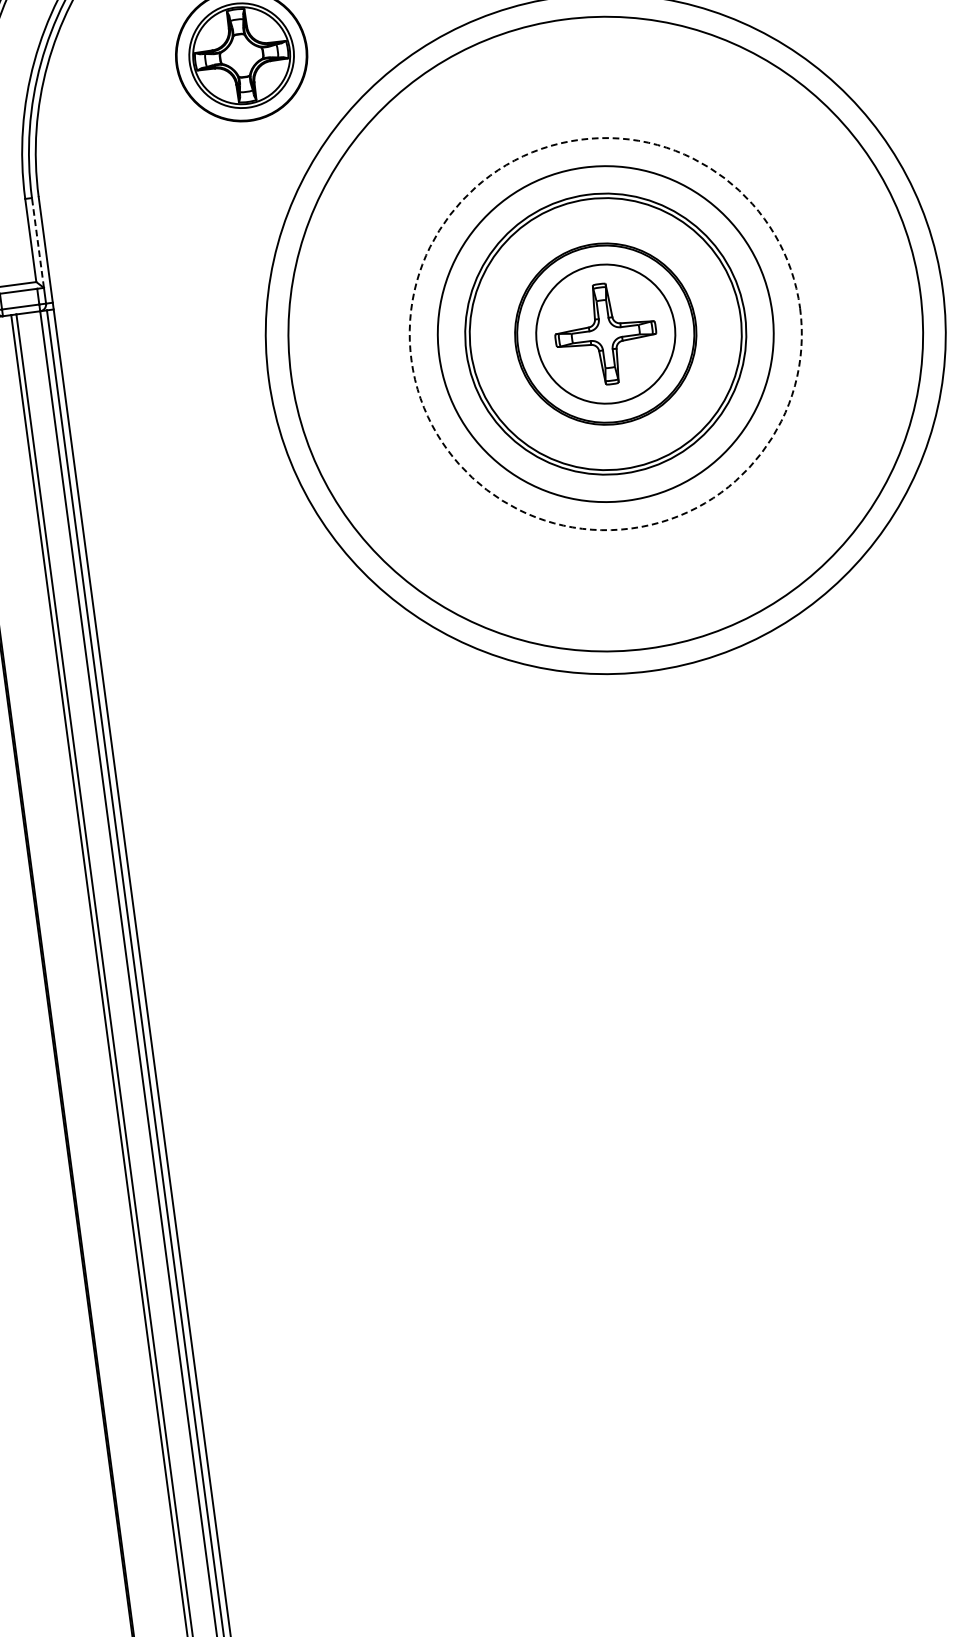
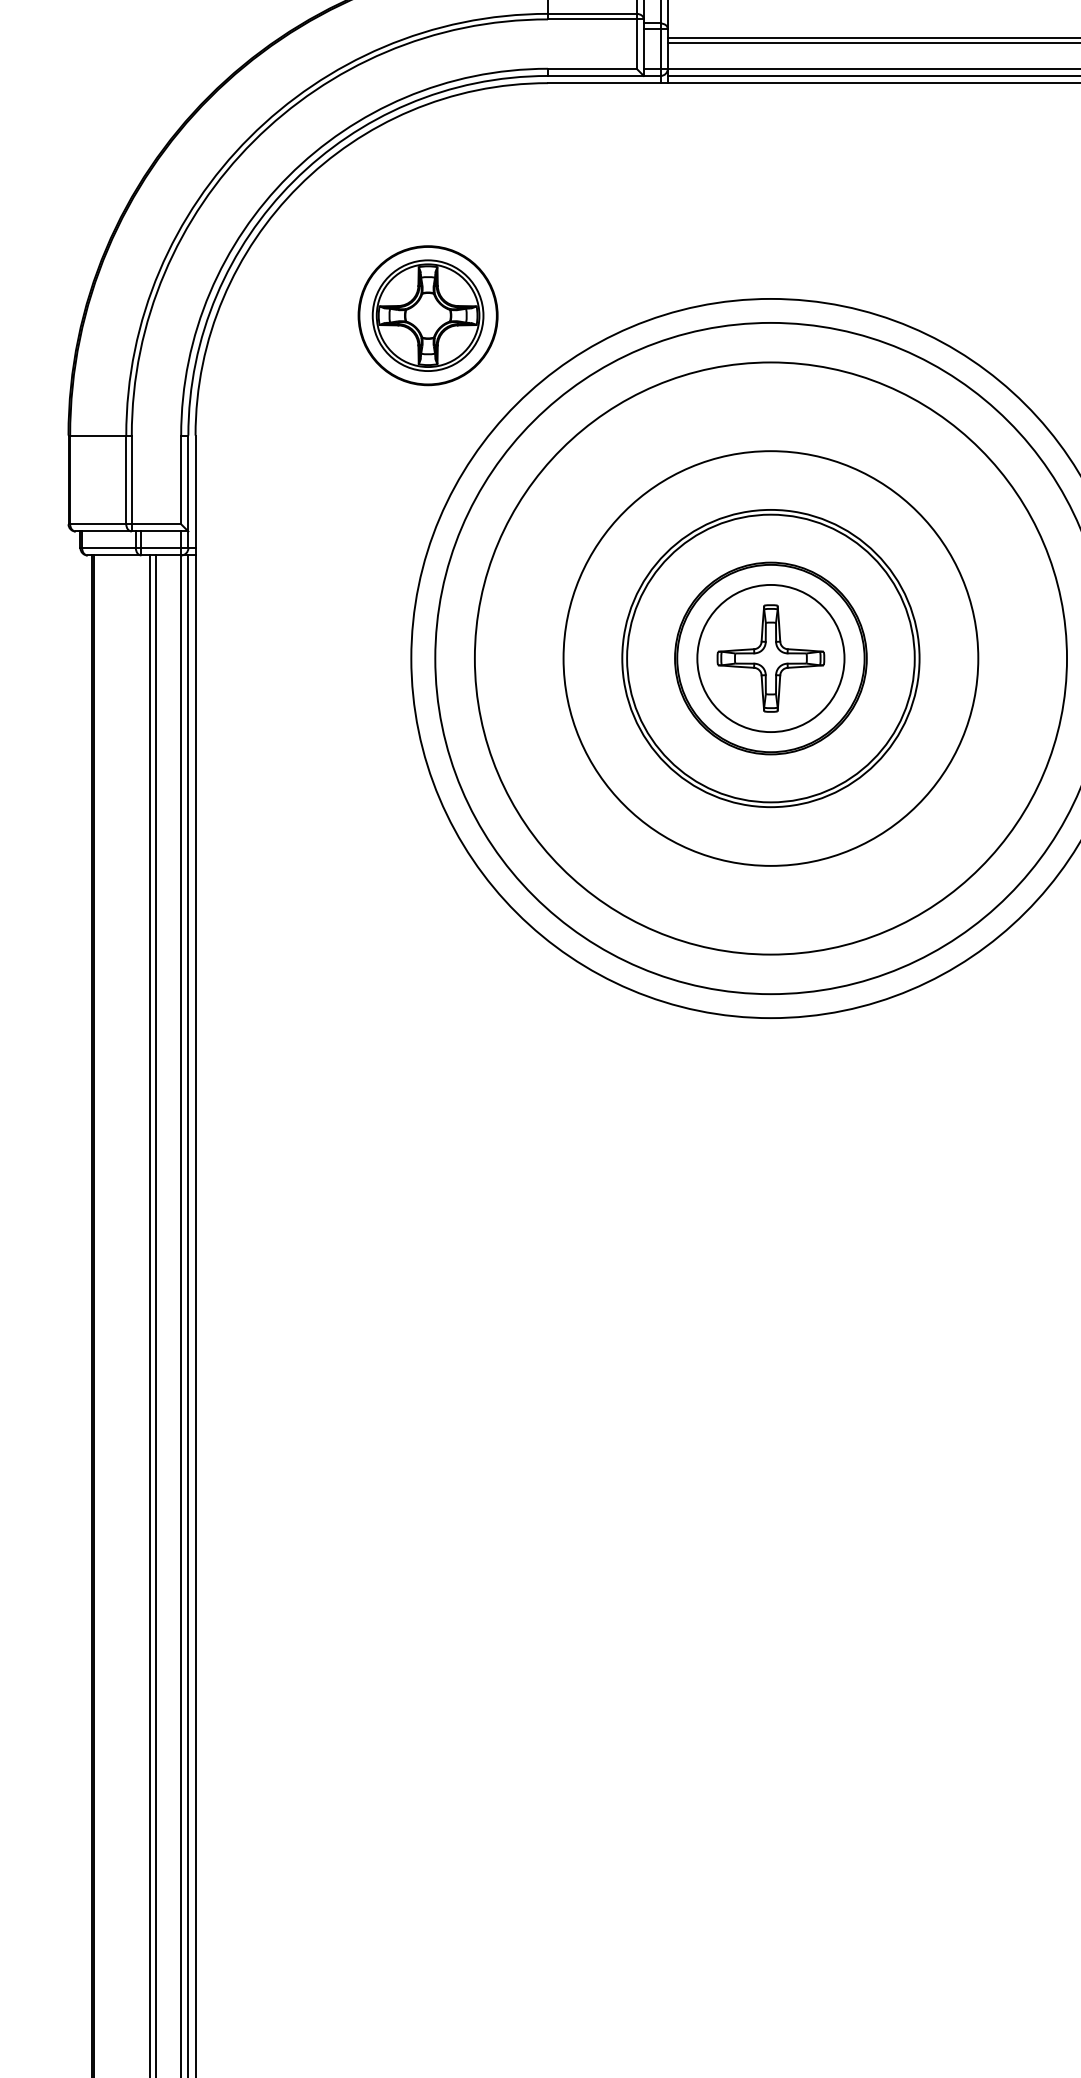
line: (38, 242) -> (188, 483), dashed -> solid
circle: (605, 334) -> (770, 658), dashed -> solid
circle: (605, 334) -> (770, 658), size x1.67

